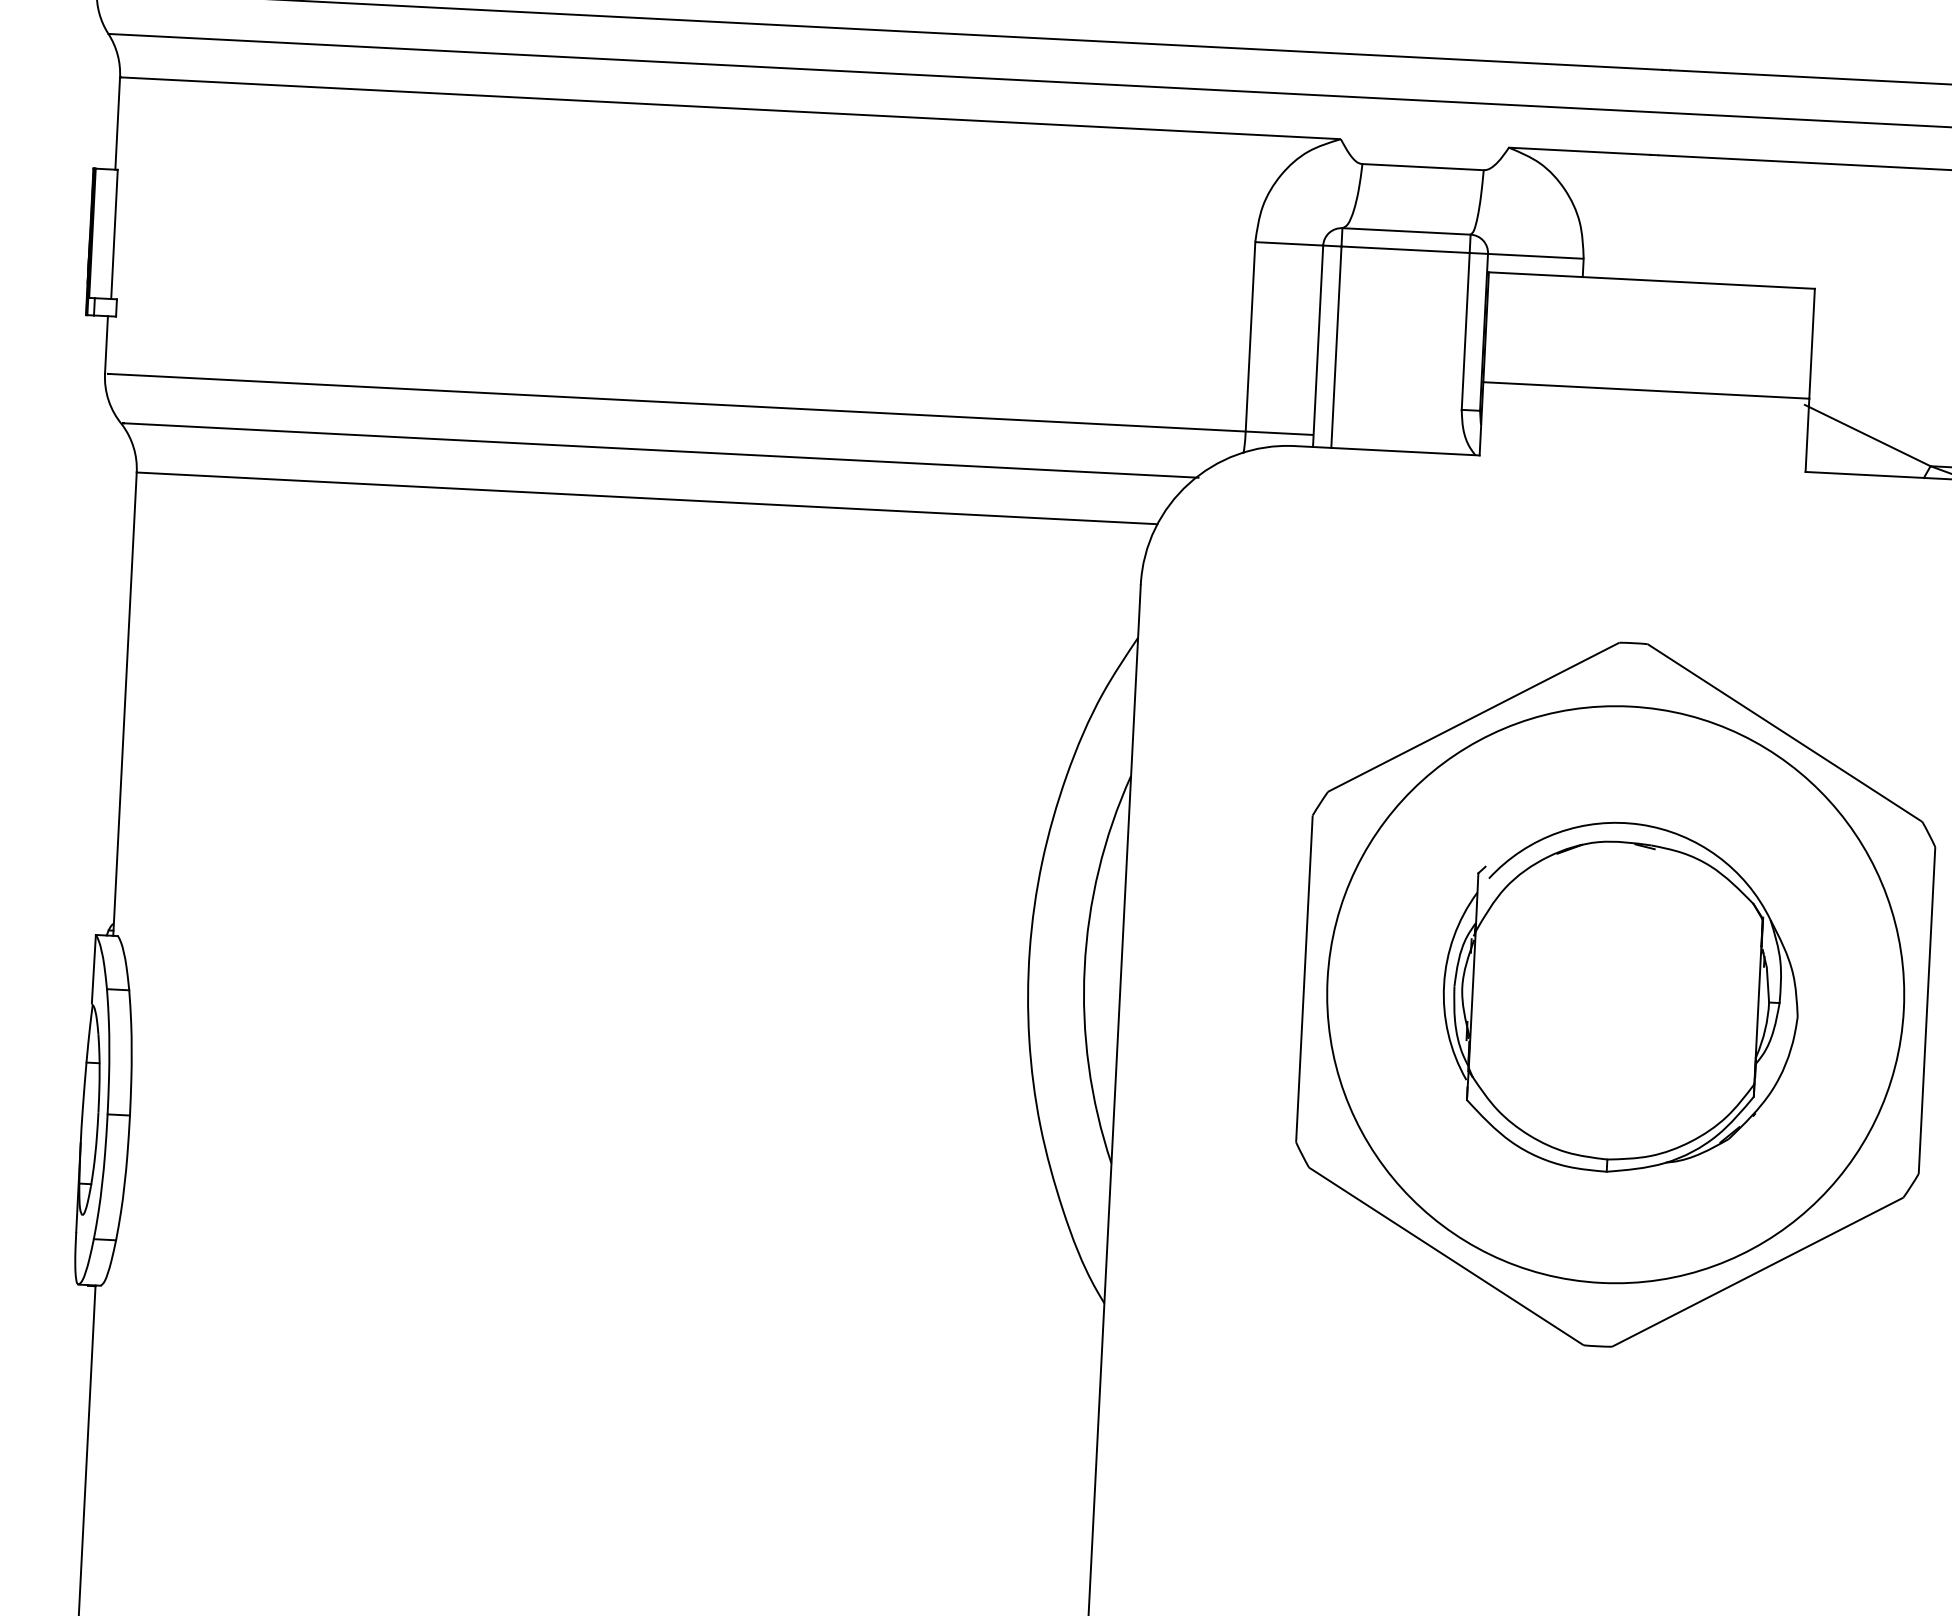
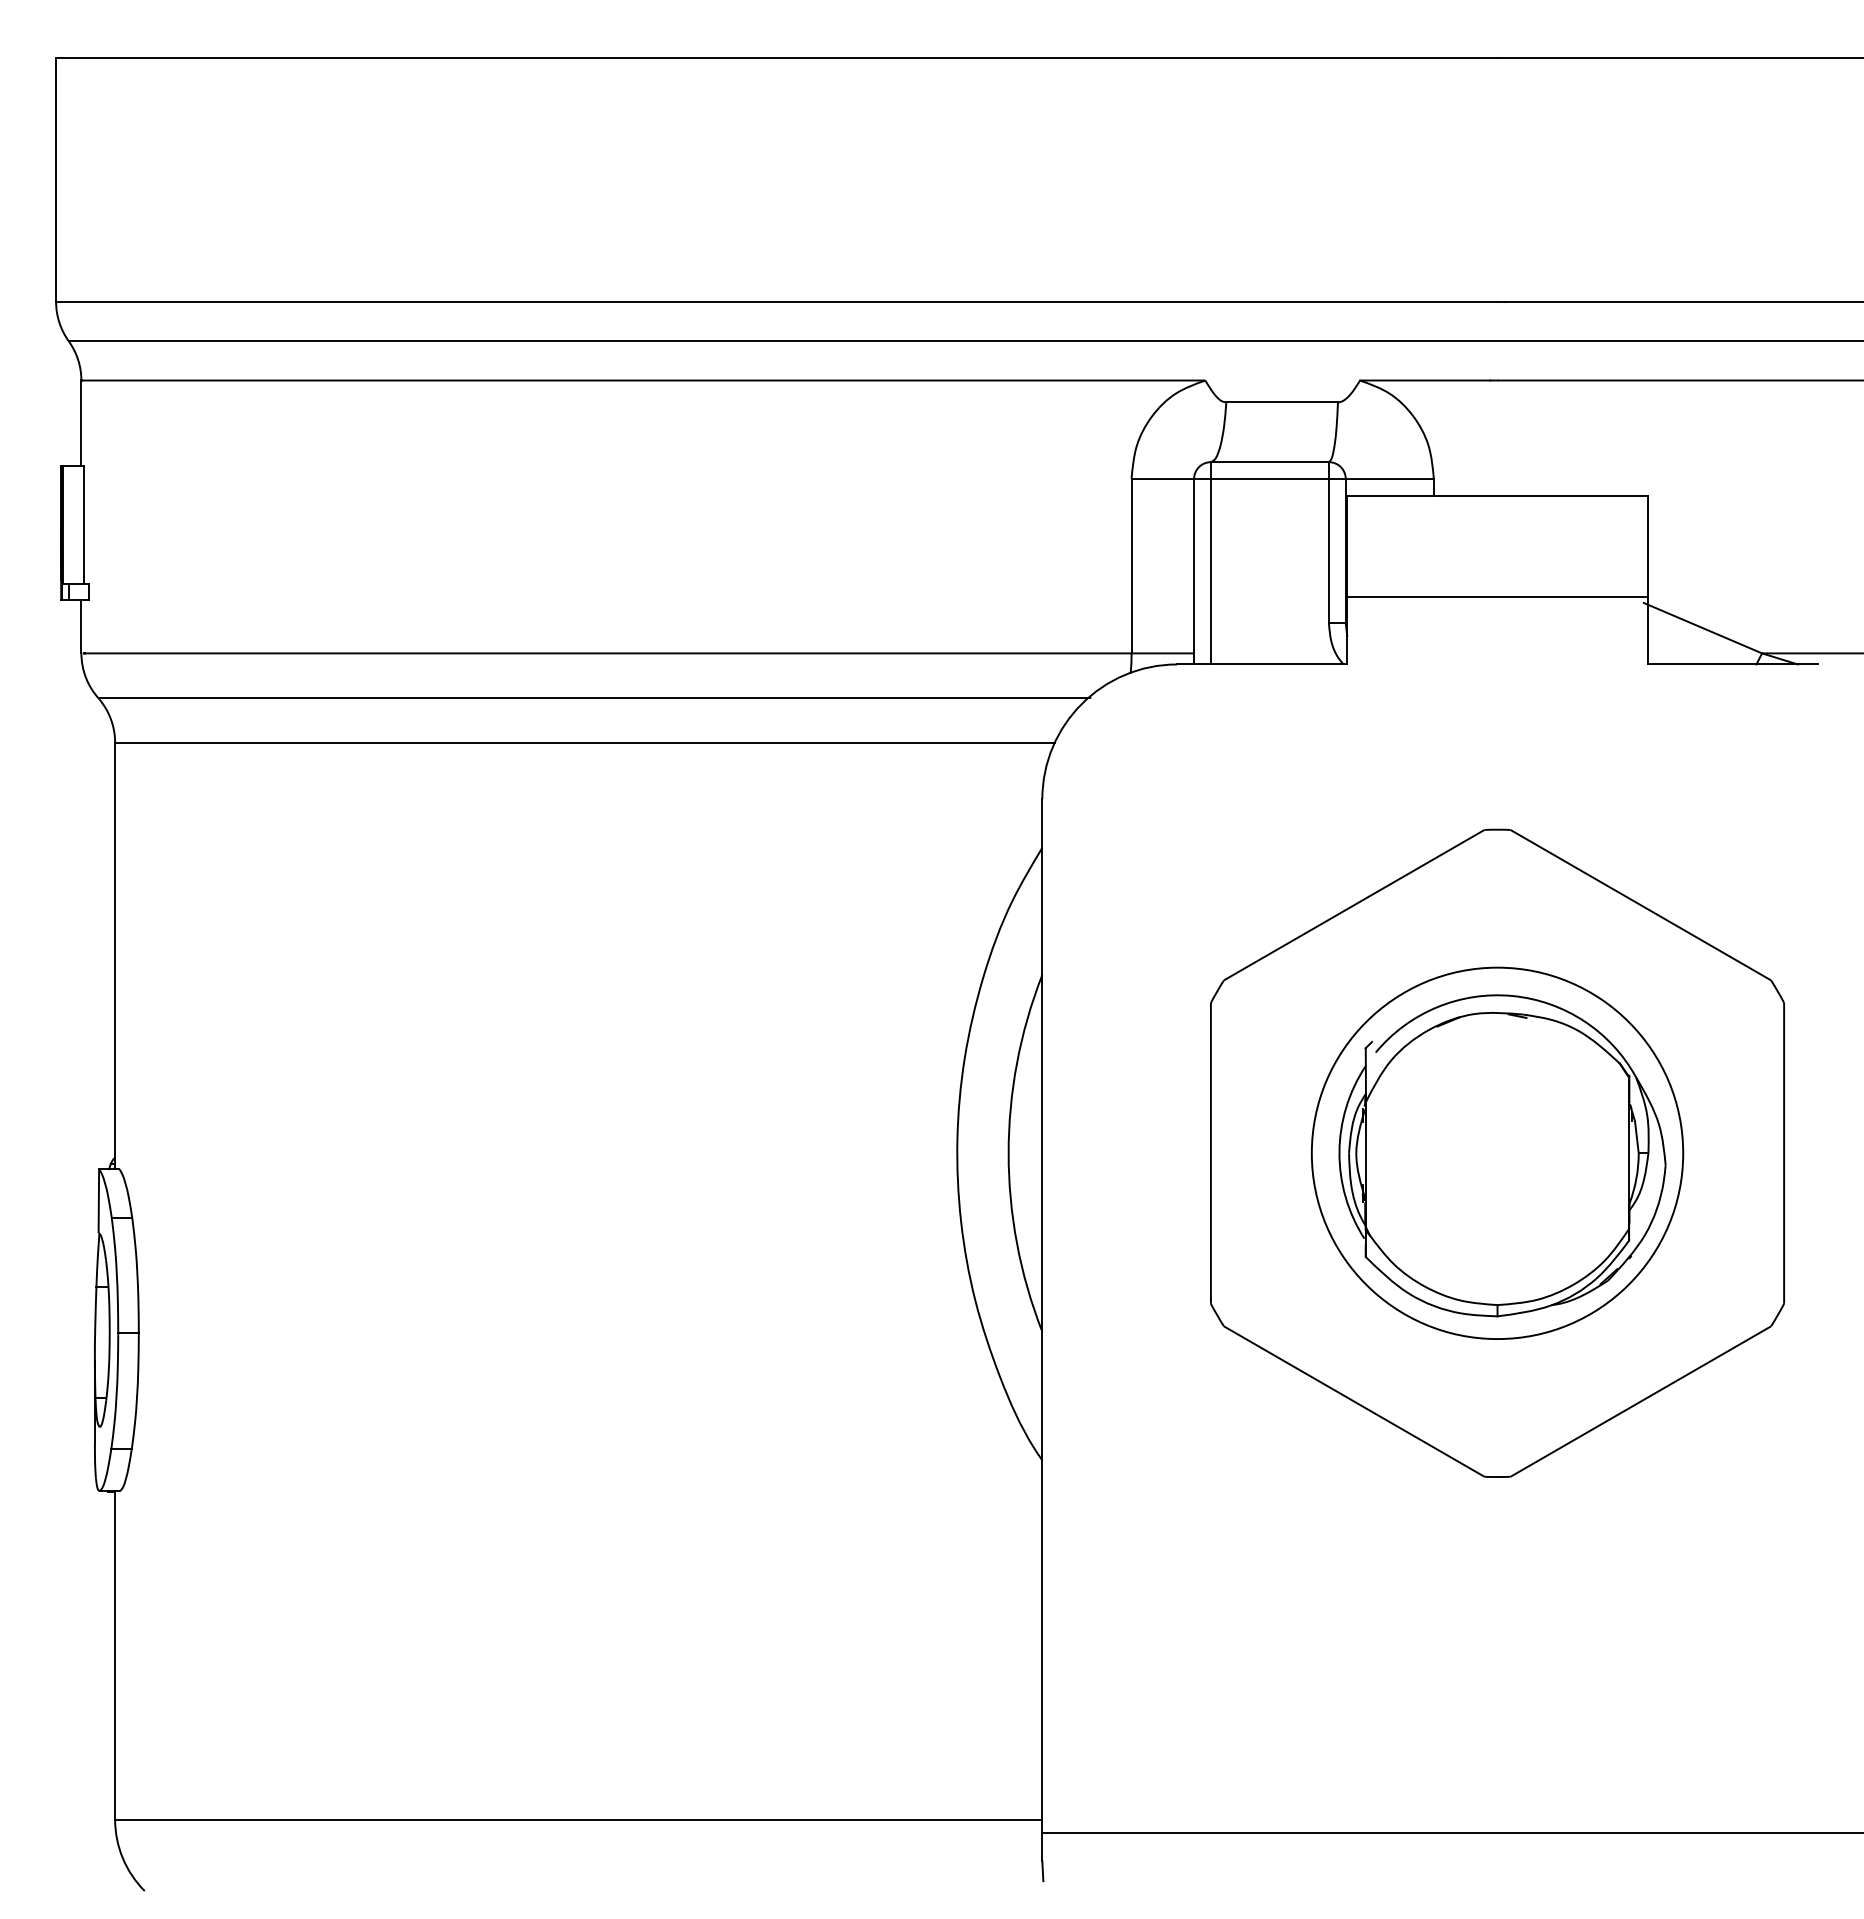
circle: (1615, 994) -> (1497, 1153), size x0.7

